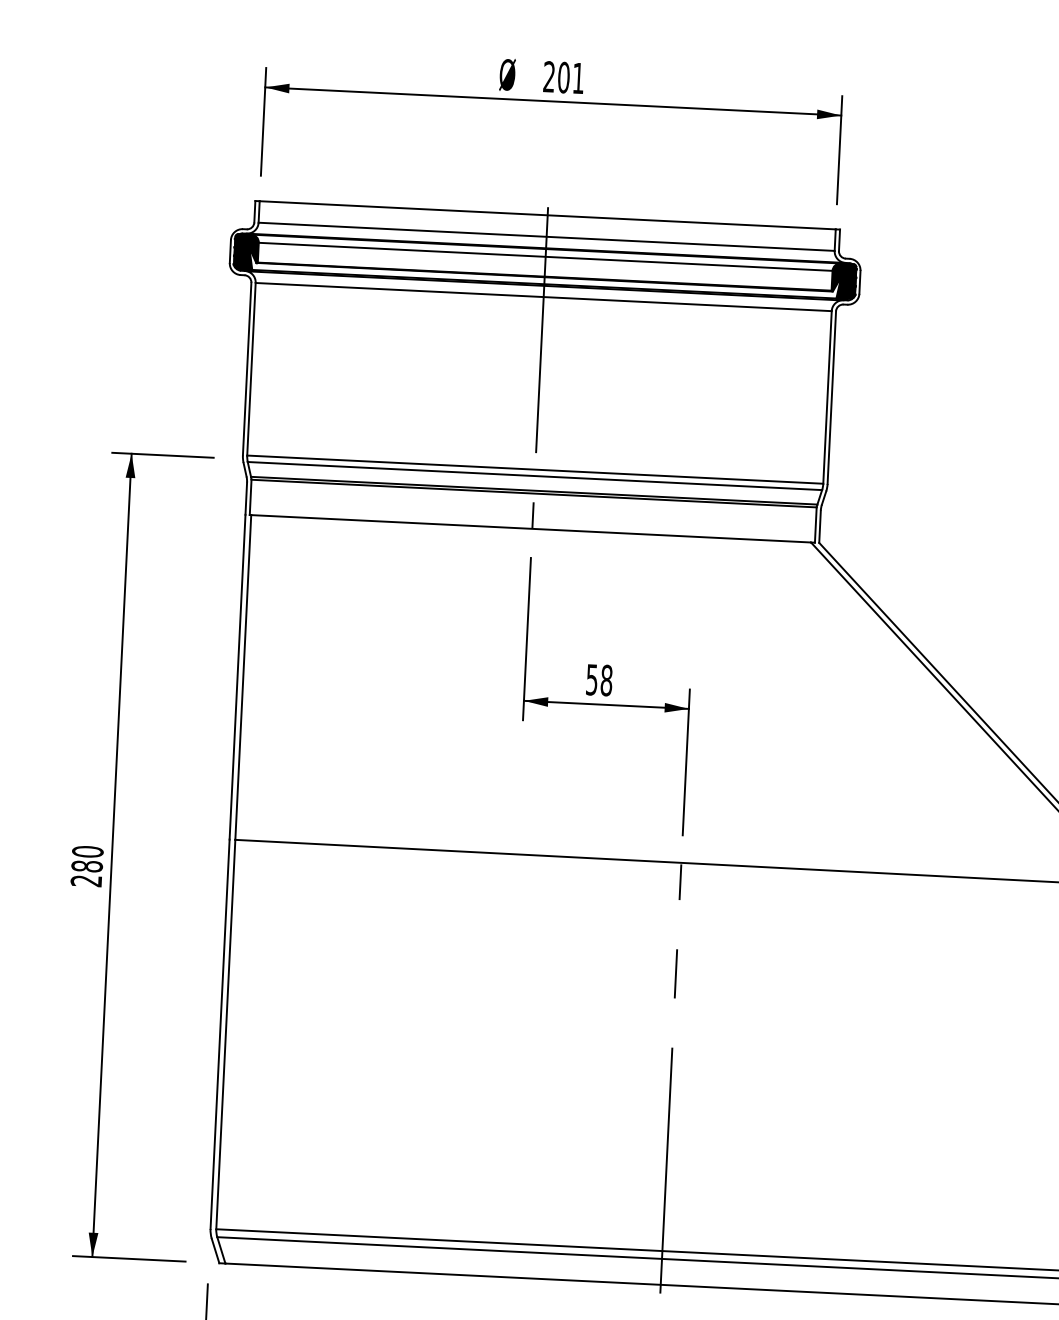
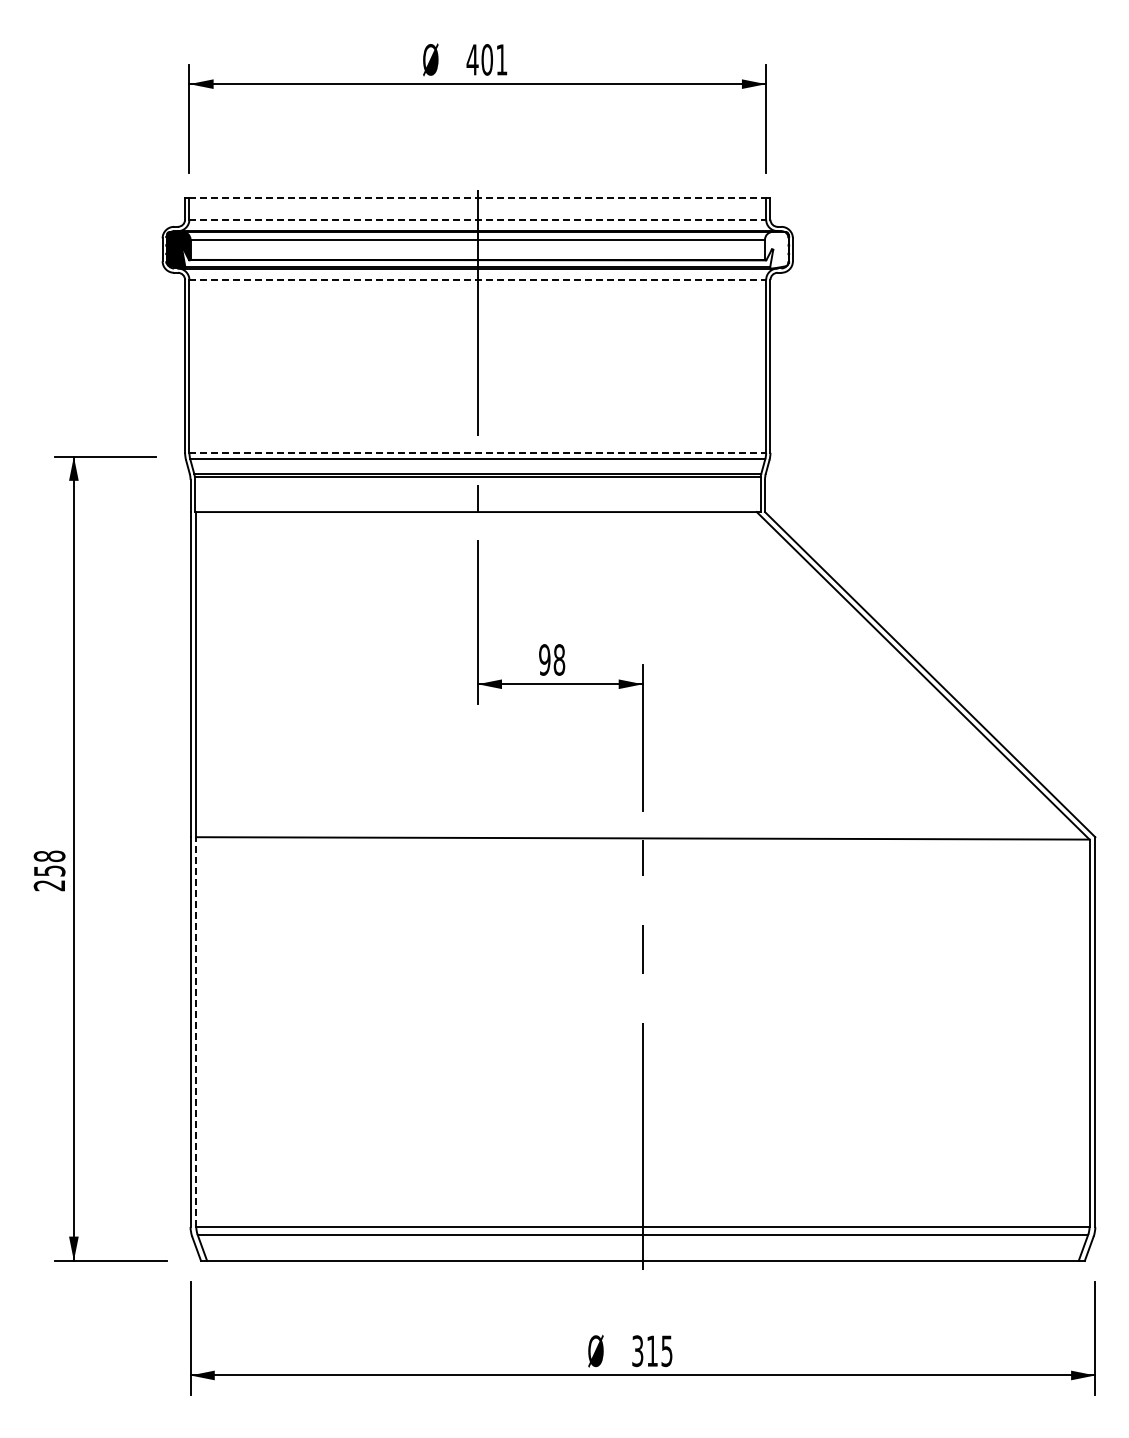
text: (549, 76) -> (472, 59), 201 -> 401
line: (548, 215) -> (478, 198), solid -> dashed
line: (547, 236) -> (478, 219), solid -> dashed
fill: (844, 281) -> (777, 249), removed
line: (544, 296) -> (478, 279), solid -> dashed
line: (535, 469) -> (478, 452), solid -> dashed
text: (591, 679) -> (544, 659), 58 -> 98
text: (87, 858) -> (49, 863), 280 -> 258
line: (225, 1034) -> (196, 1032), solid -> dashed

